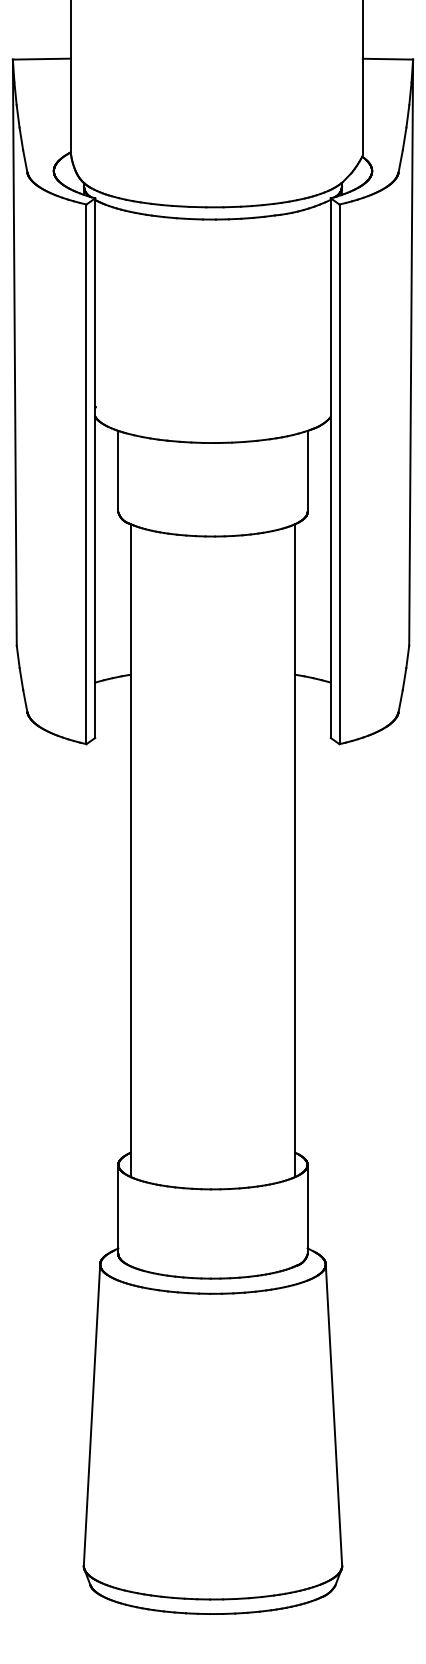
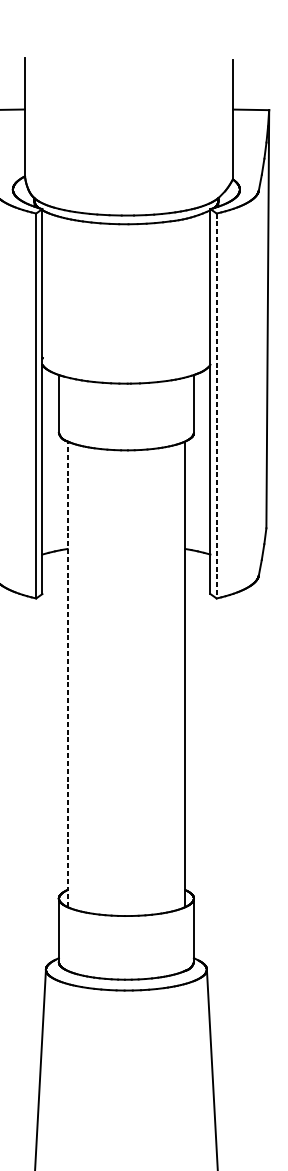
line: (339, 474) -> (216, 406), solid -> dashed
line: (130, 850) -> (67, 674), solid -> dashed

